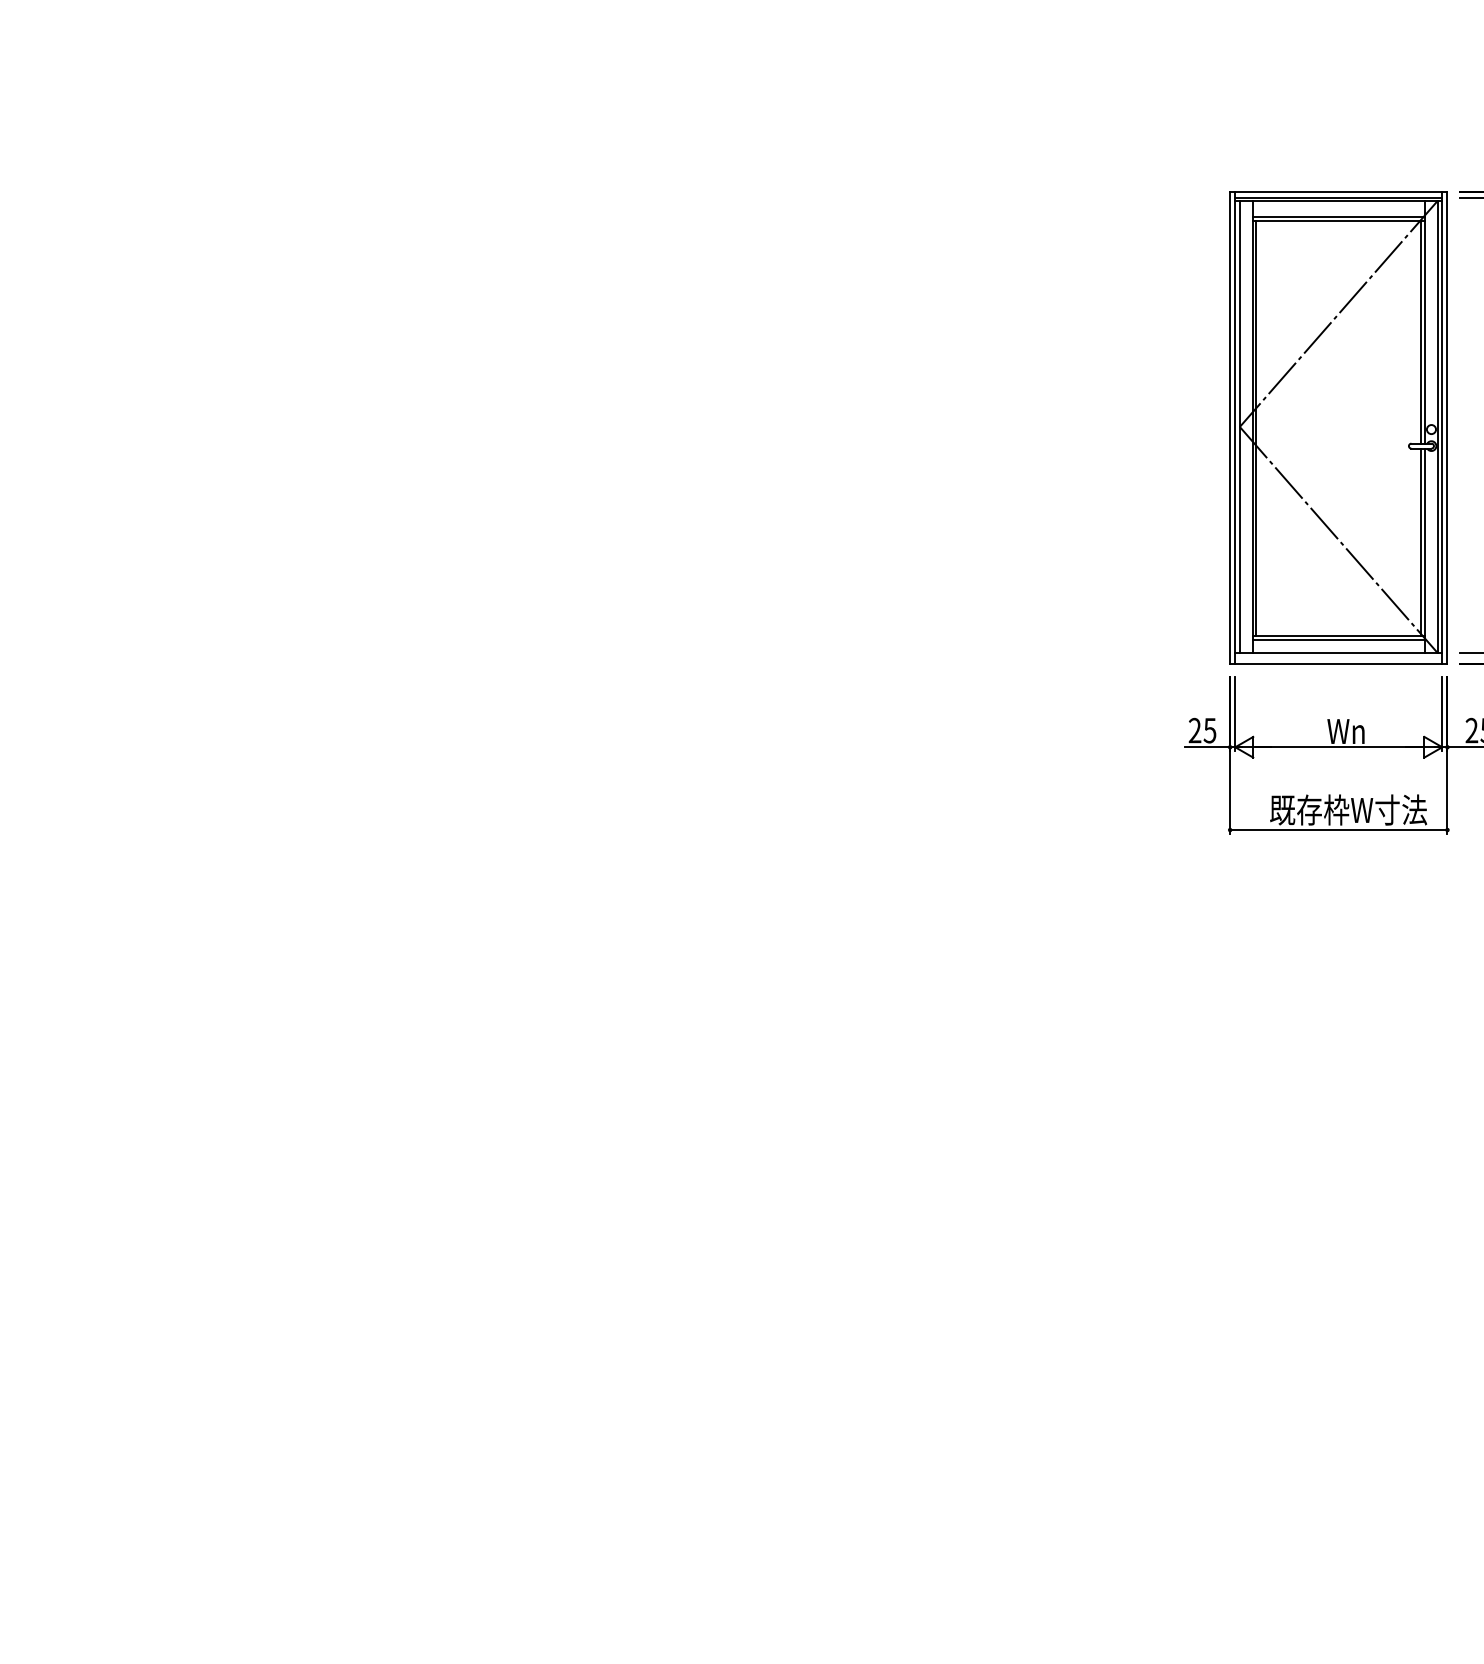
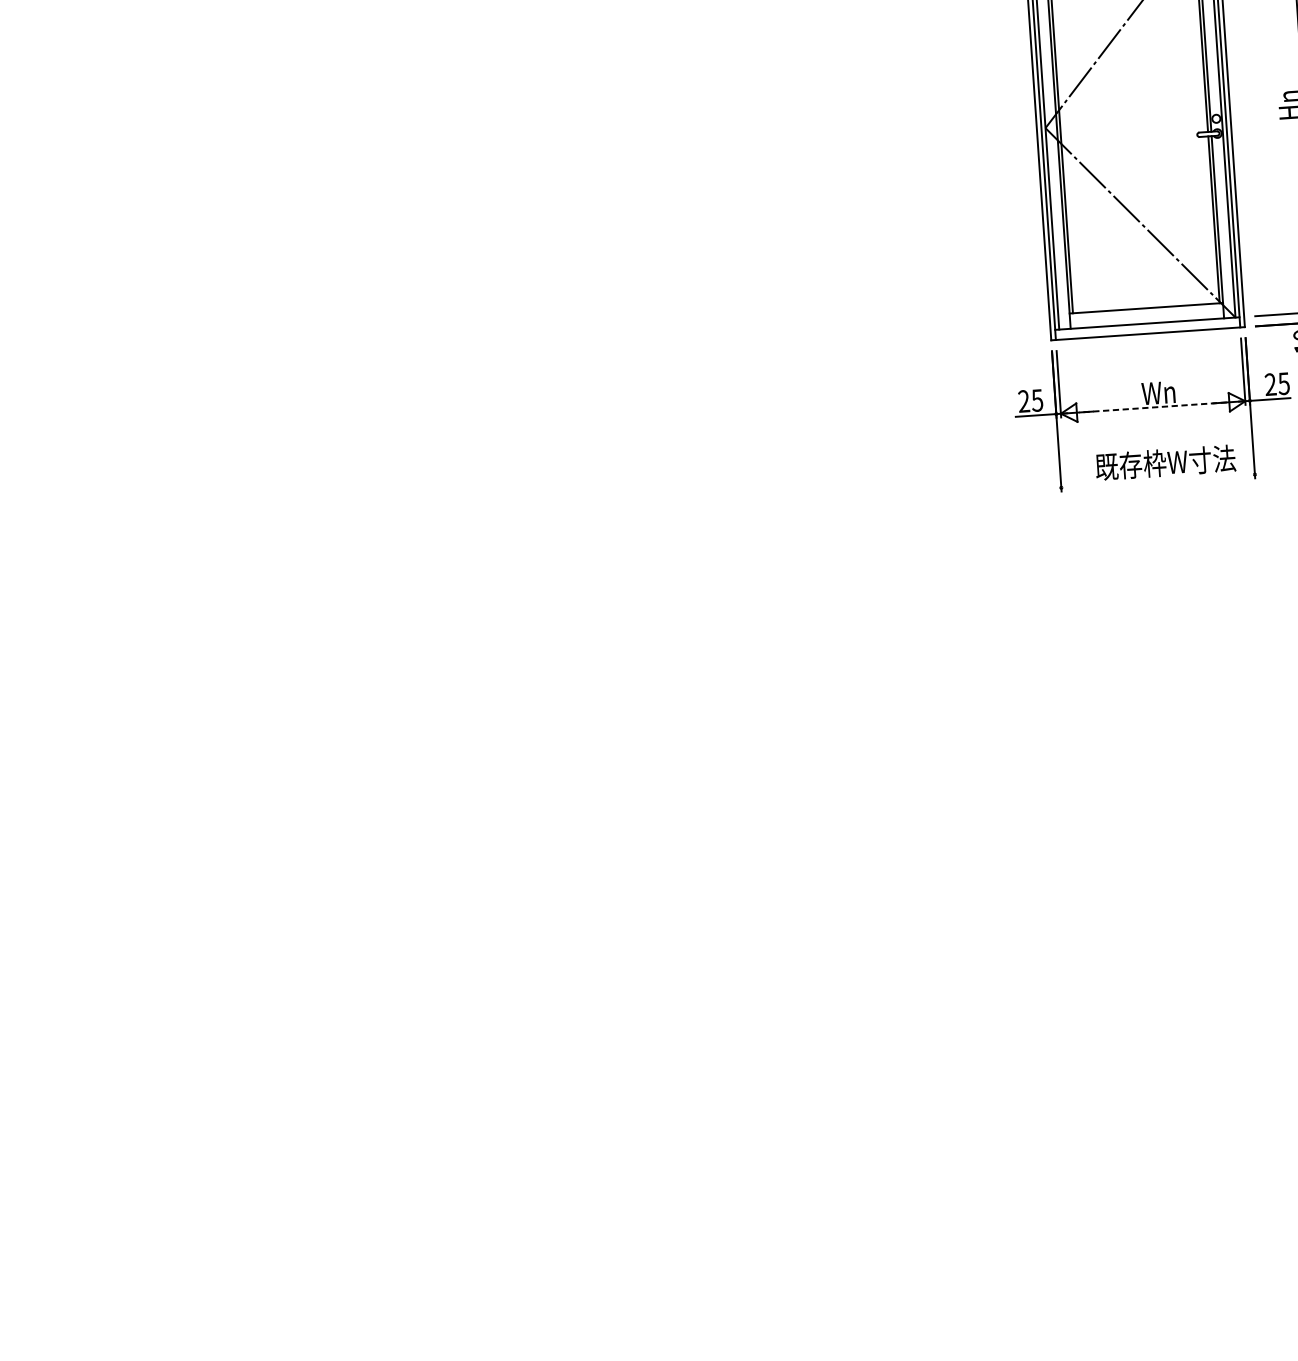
line: (1338, 639) -> (1146, 311), removed
line: (1338, 747) -> (1152, 407), solid -> dashed
line: (1338, 830) -> (1157, 481), removed

